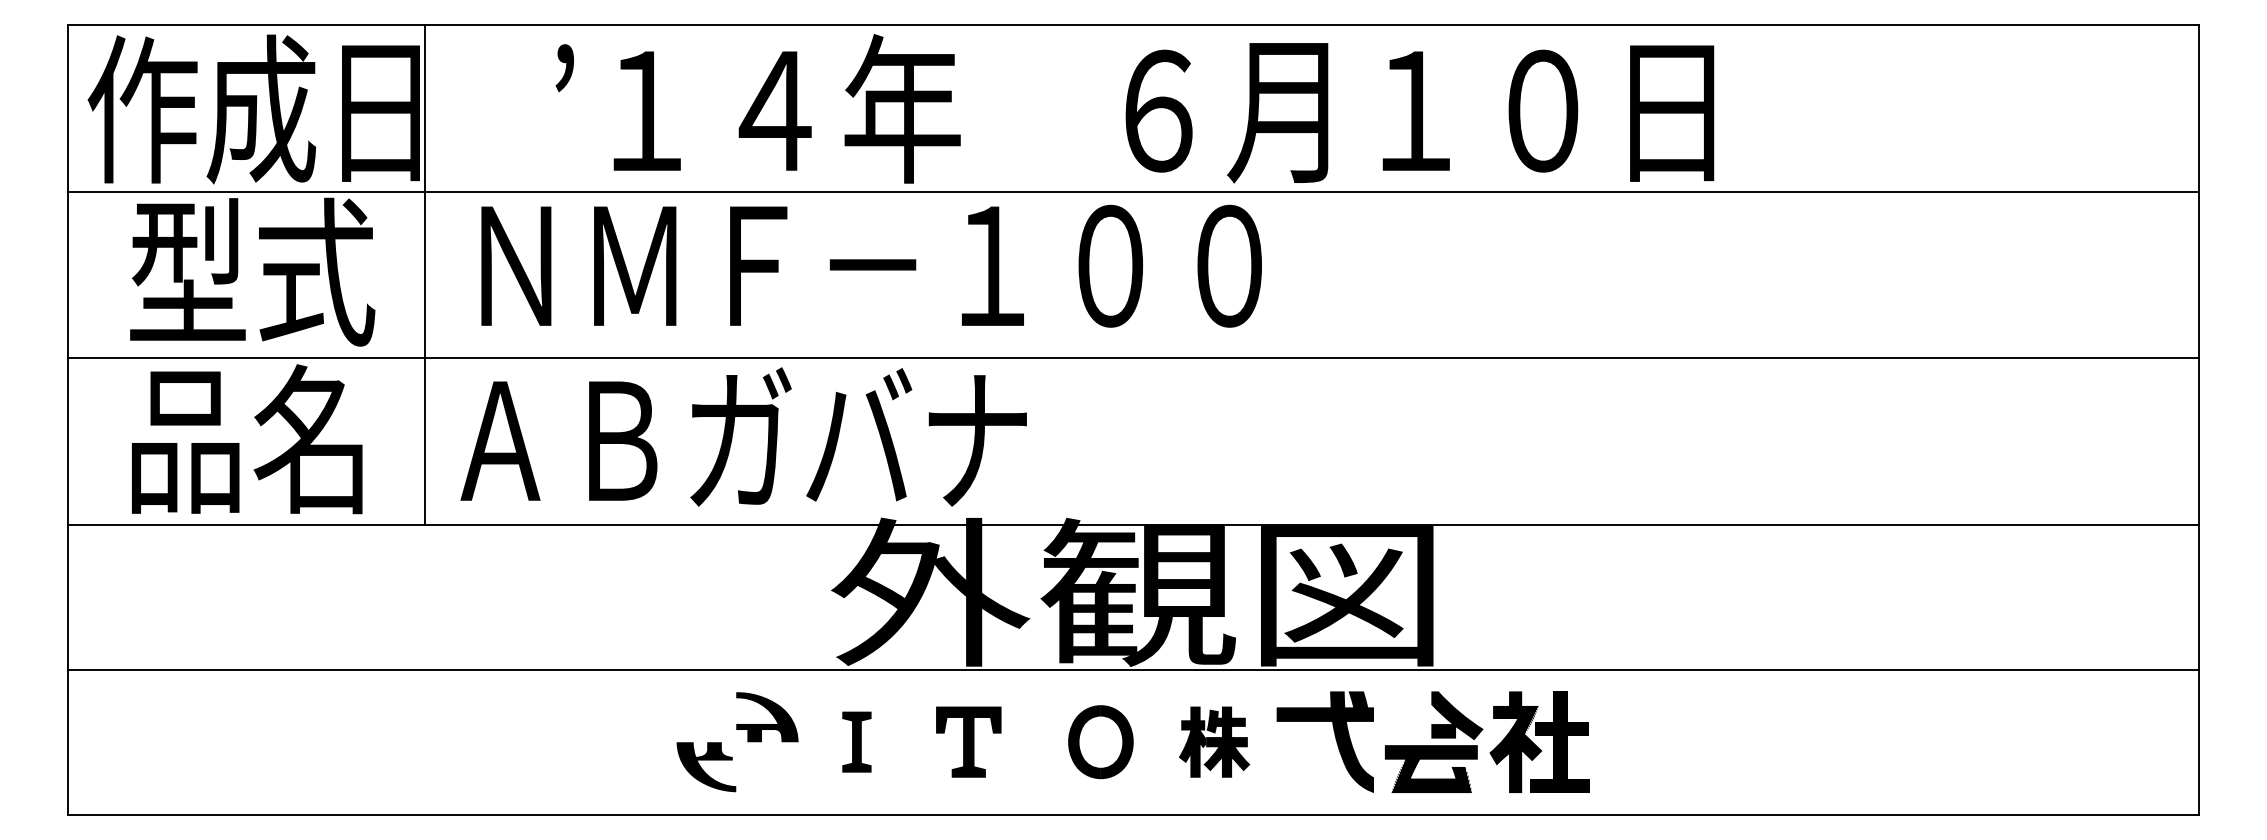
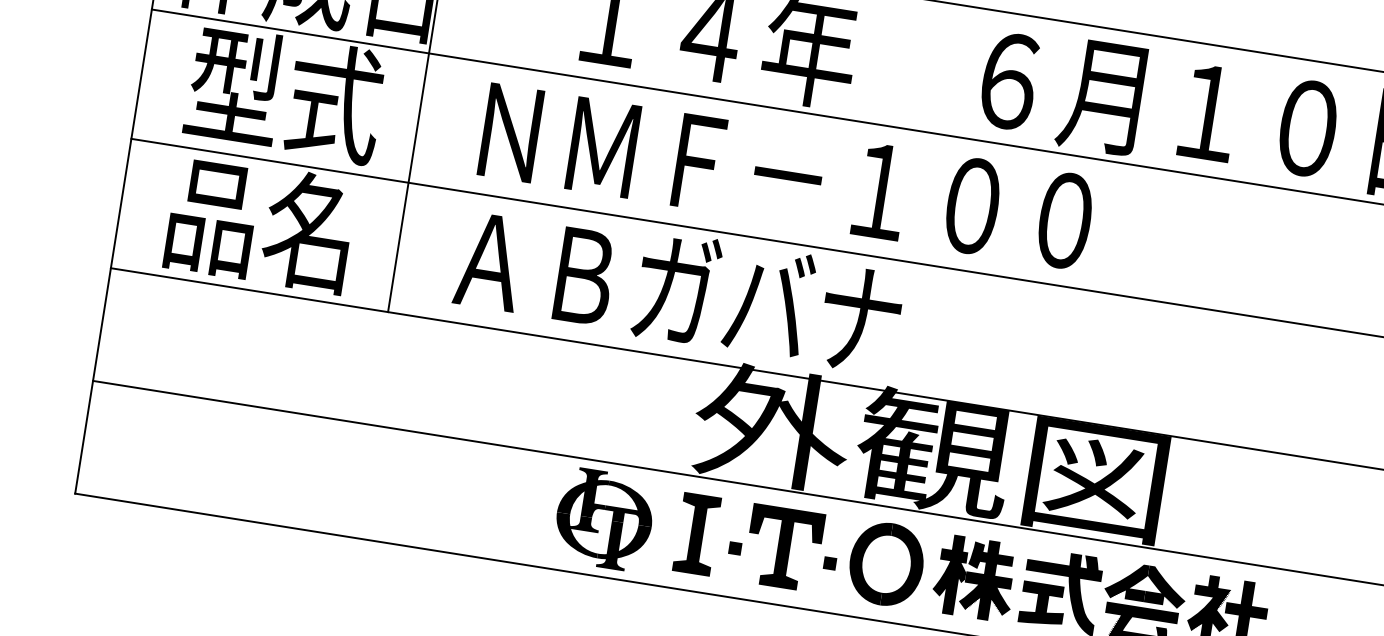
text: (871, 265) -> (786, 176), moved
text: (743, 436) -> (679, 288), moved
fill: (706, 711) -> (583, 491), added
fill: (1405, 715) -> (1126, 581), added
part: (856, 741) -> (696, 533), size x1.67
part: (968, 741) -> (783, 547), size x1.43
part: (1100, 741) -> (886, 563), size x1.43
part: (1214, 741) -> (974, 577), size x1.43
fill: (907, 752) -> (735, 548), added
fill: (1029, 752) -> (829, 563), added
fill: (1304, 761) -> (1042, 604), added
fill: (767, 772) -> (623, 546), added

